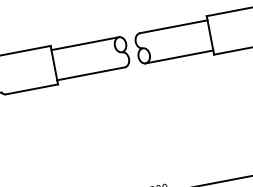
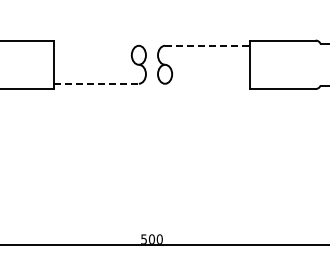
line: (173, 26) -> (207, 45), solid -> dashed
line: (84, 43) -> (95, 45), removed
line: (179, 56) -> (207, 83), removed
line: (91, 73) -> (96, 83), solid -> dashed

